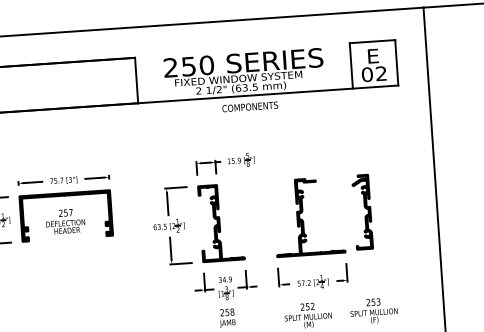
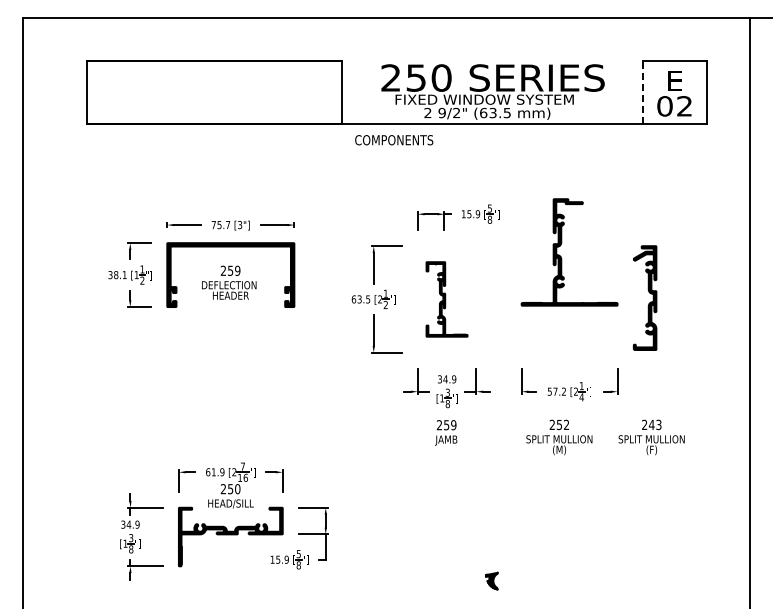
line: (351, 65) -> (643, 92), solid -> dashed
text: (208, 89) -> (441, 112), 1/2" -> 9/2"
text: (250, 107) -> (394, 140), moved
text: (70, 212) -> (237, 270), 257 -> 259
part: (303, 220) -> (561, 256), moved
part: (221, 222) -> (446, 299), size x0.7
text: (373, 302) -> (651, 425), 253 -> 243
text: (232, 312) -> (453, 425), 258 -> 259

